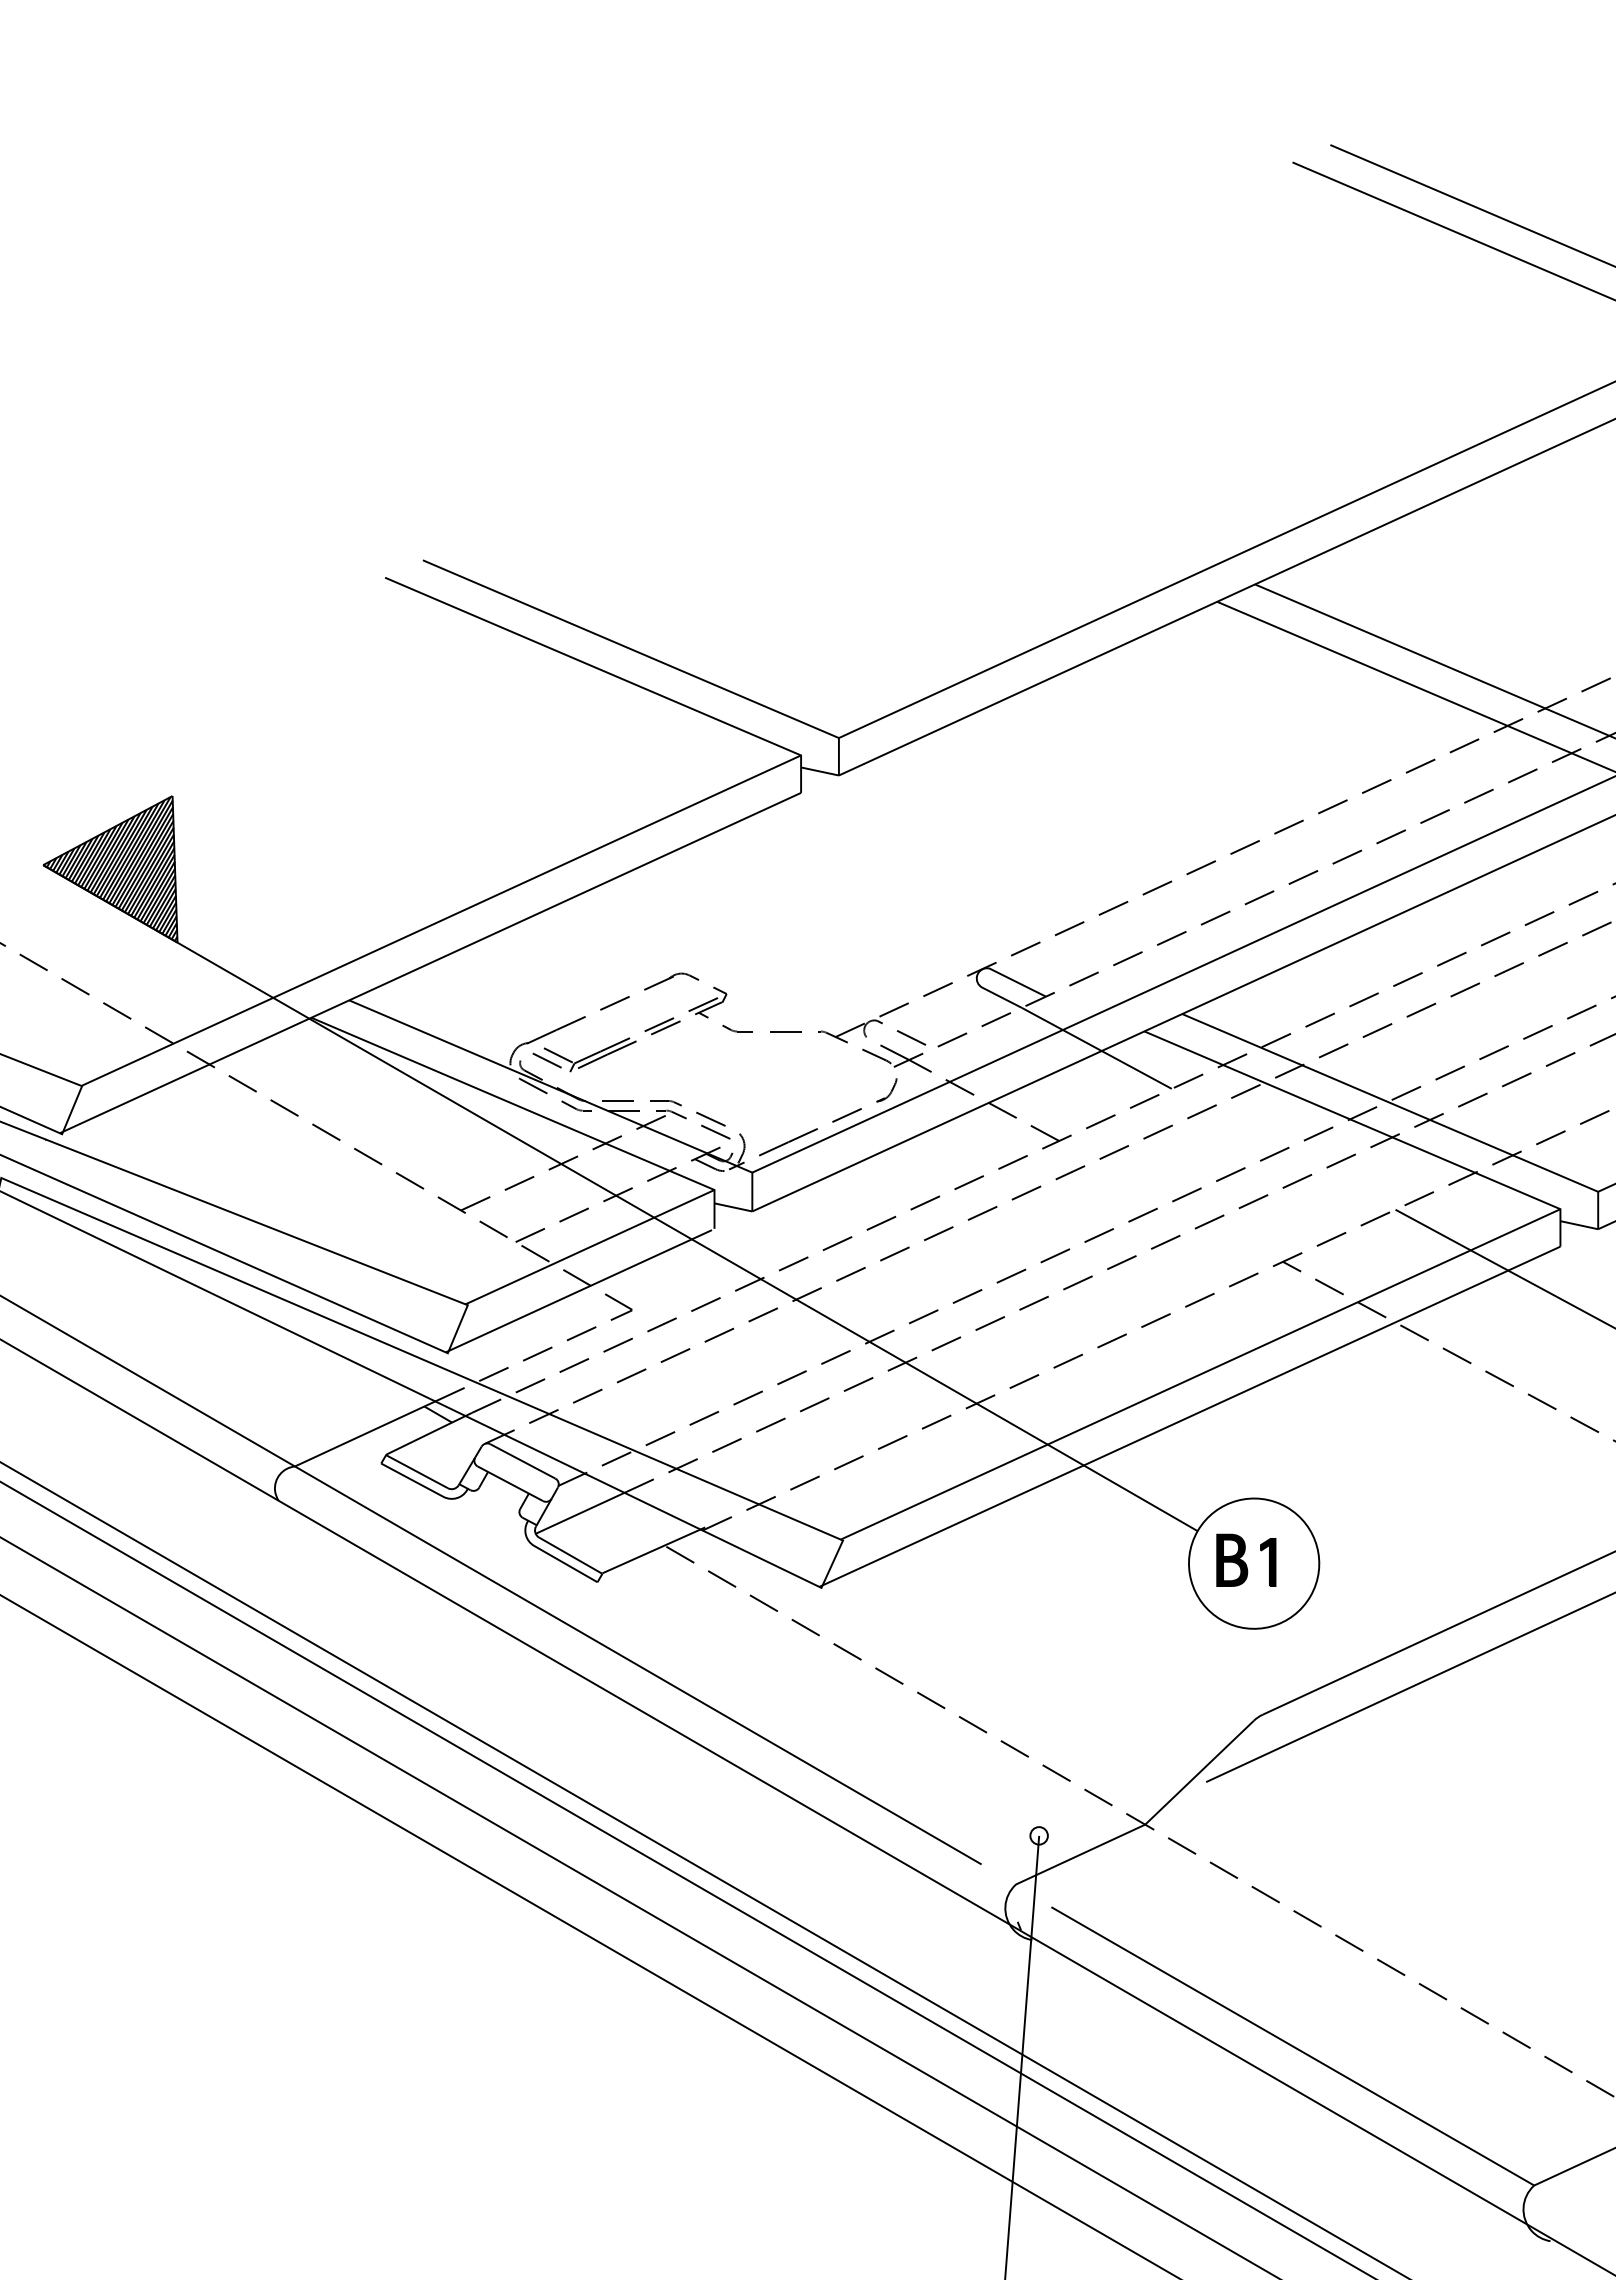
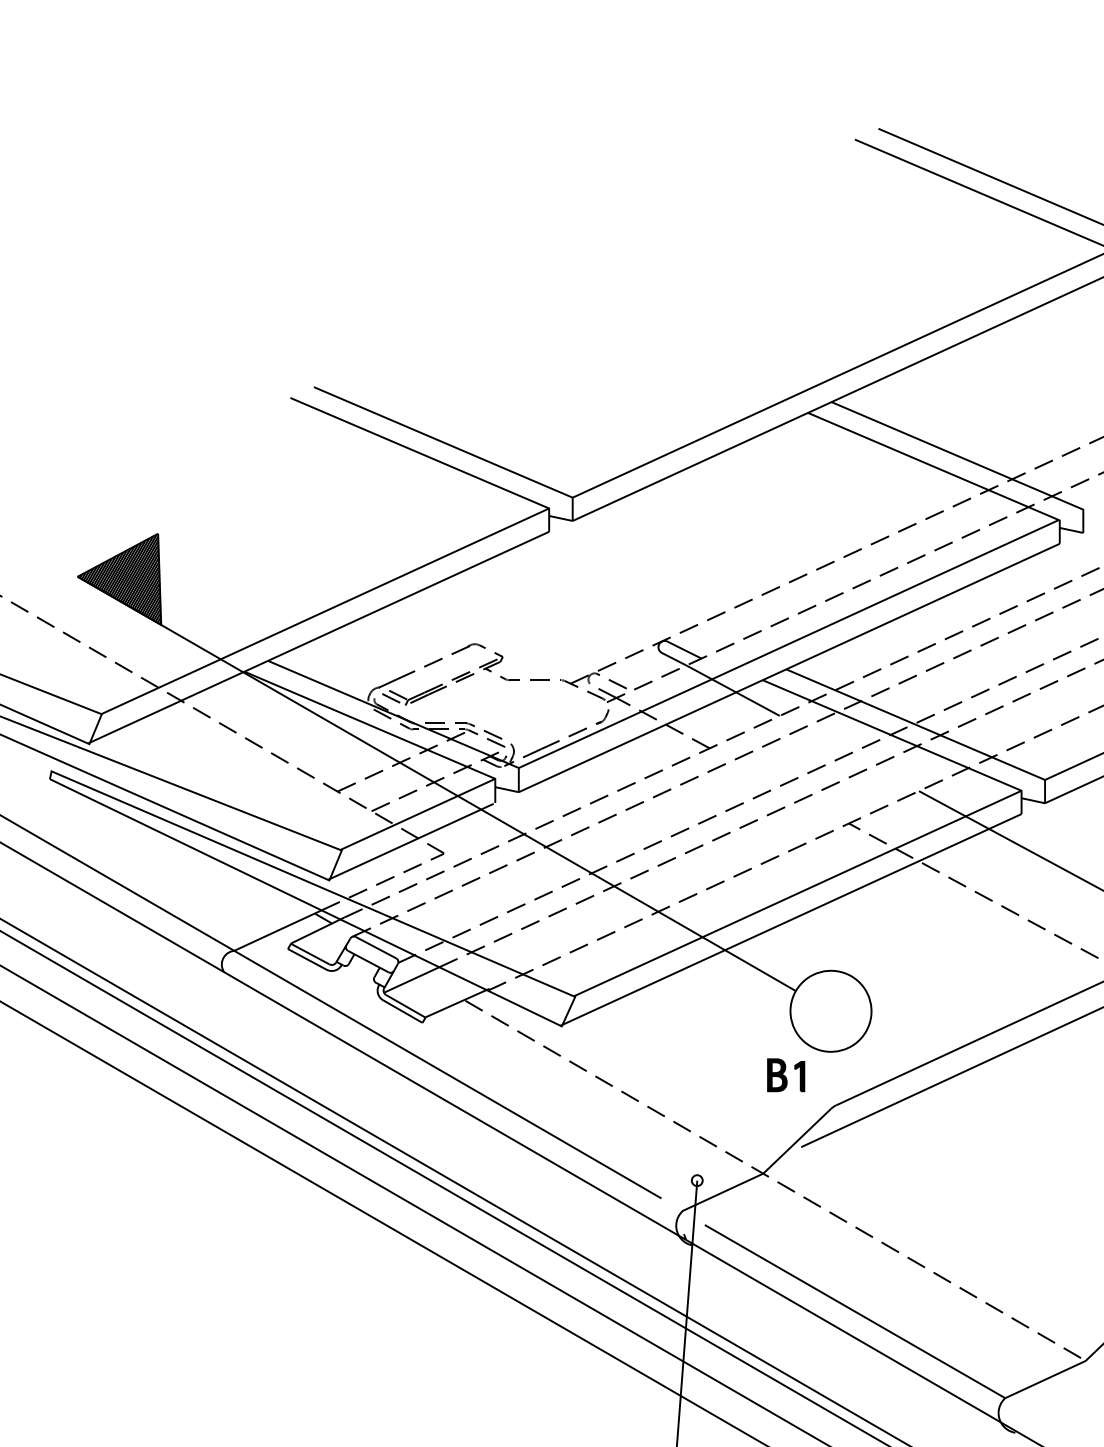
part: (1246, 1560) -> (786, 1075), moved

